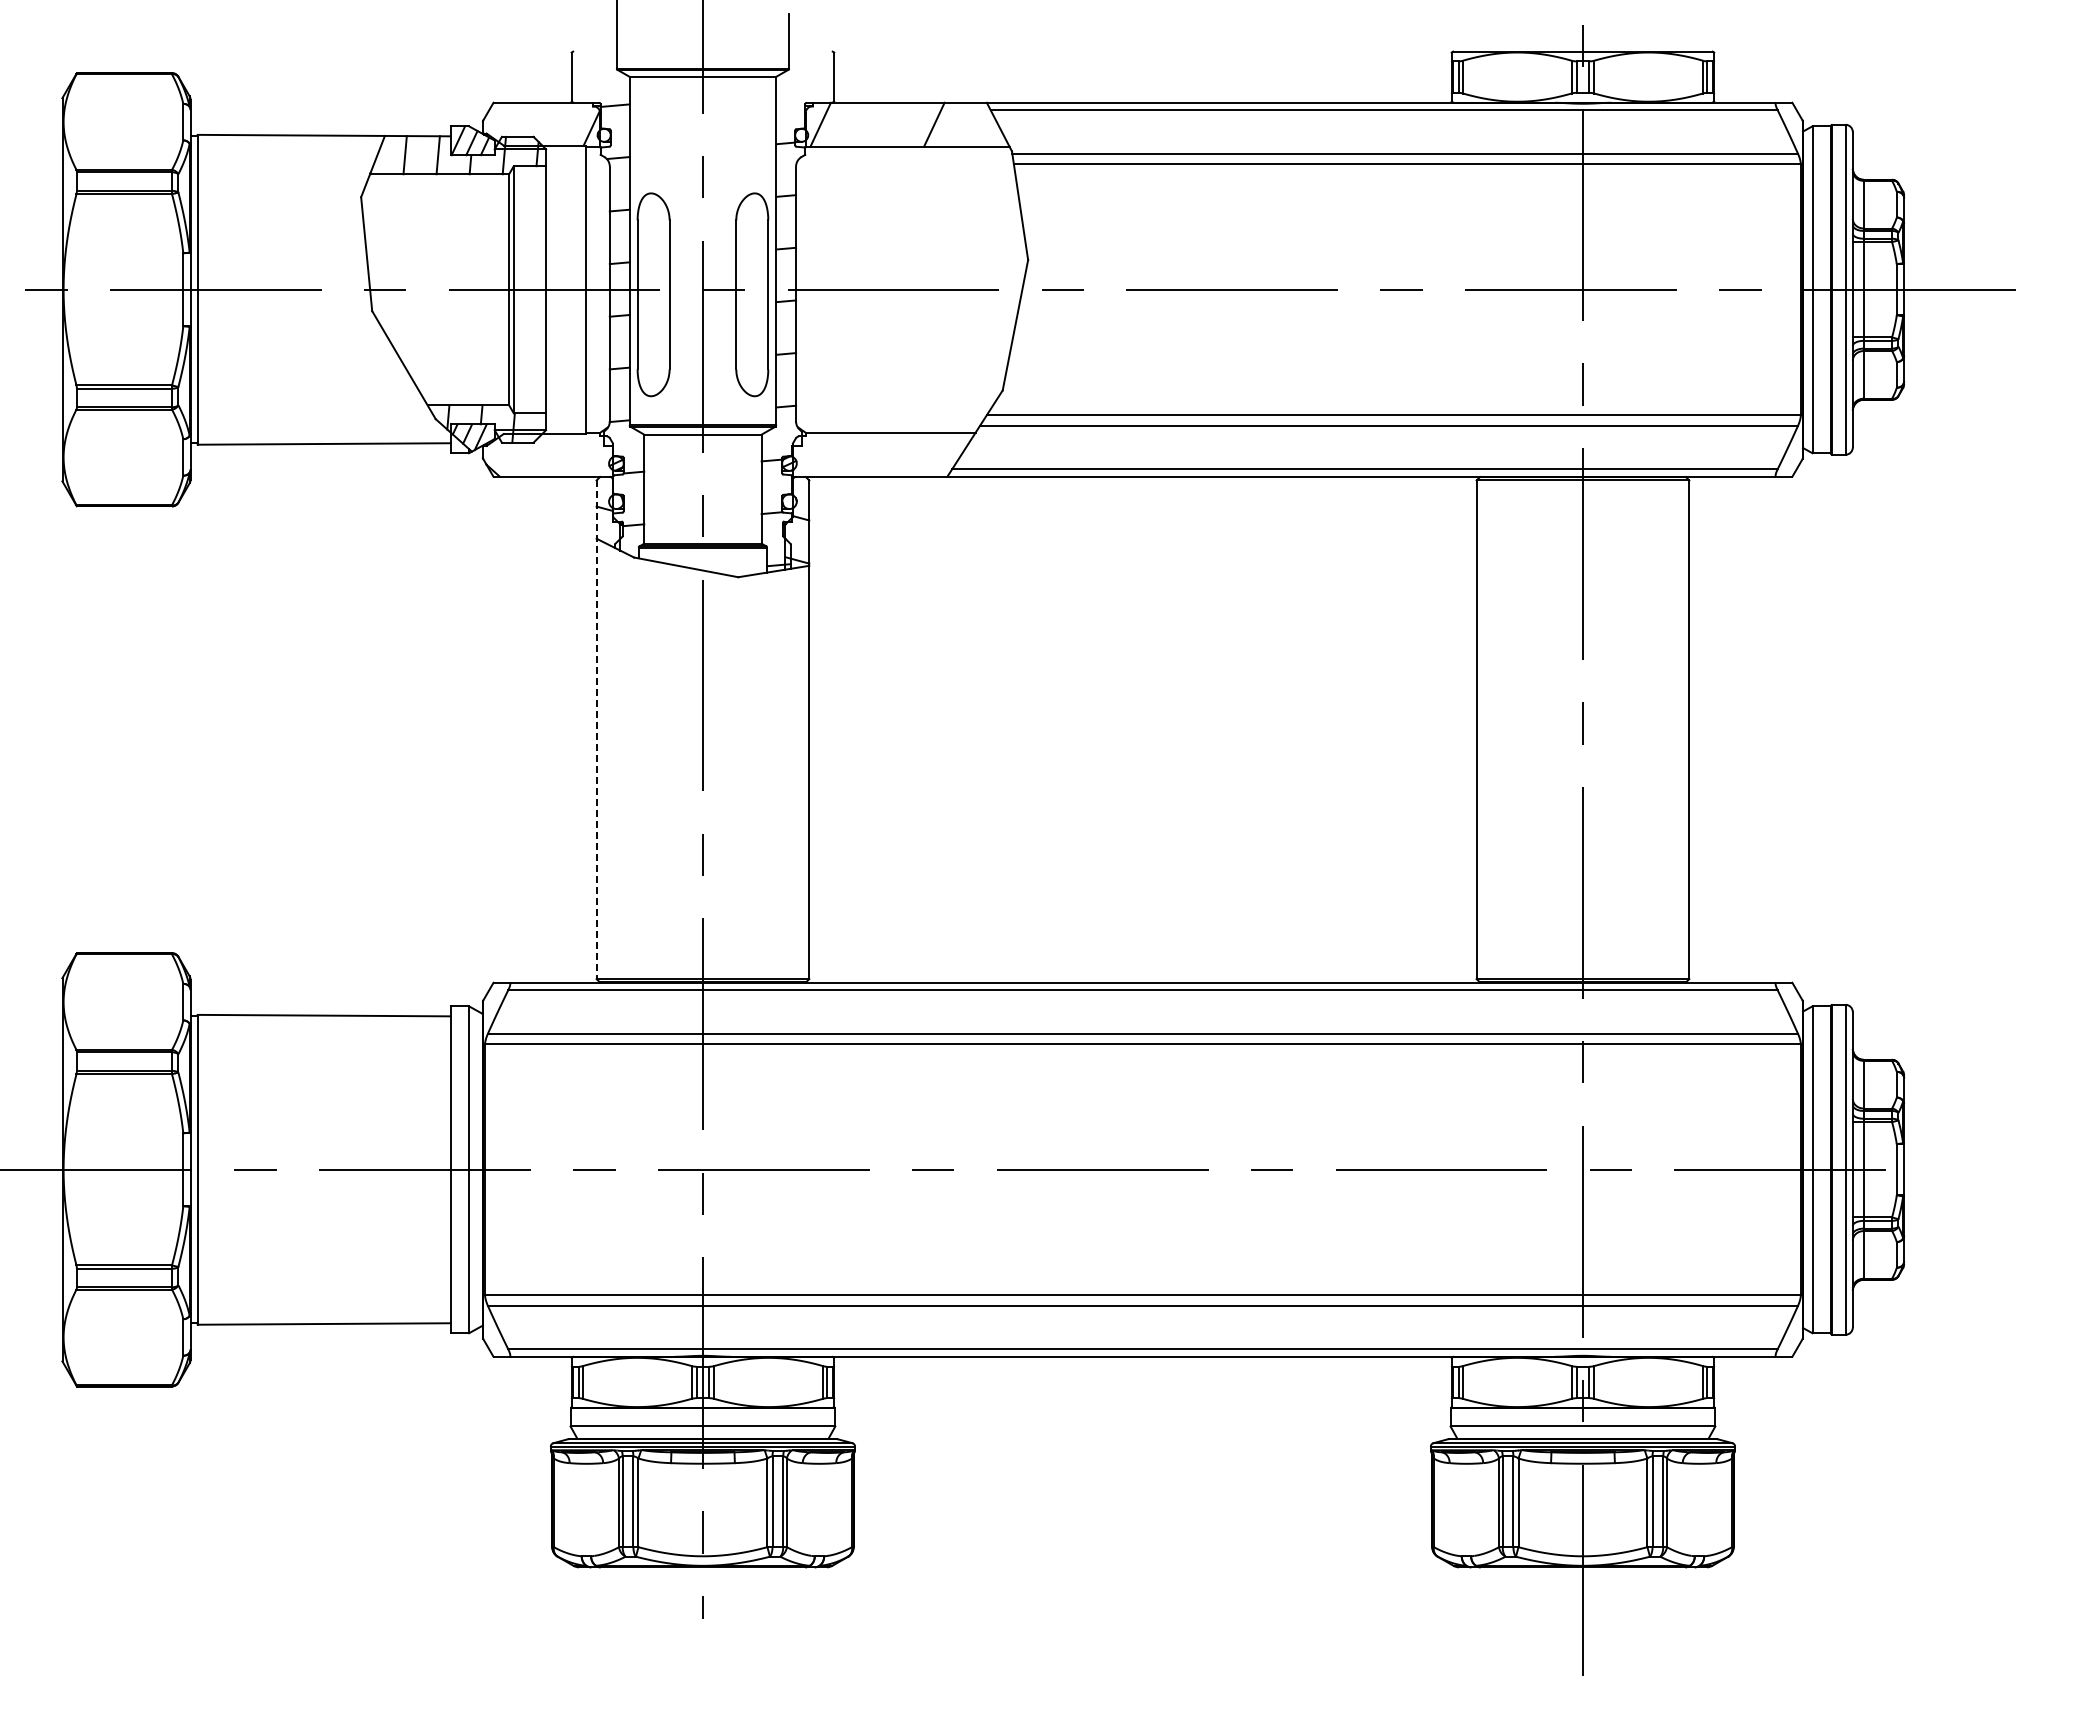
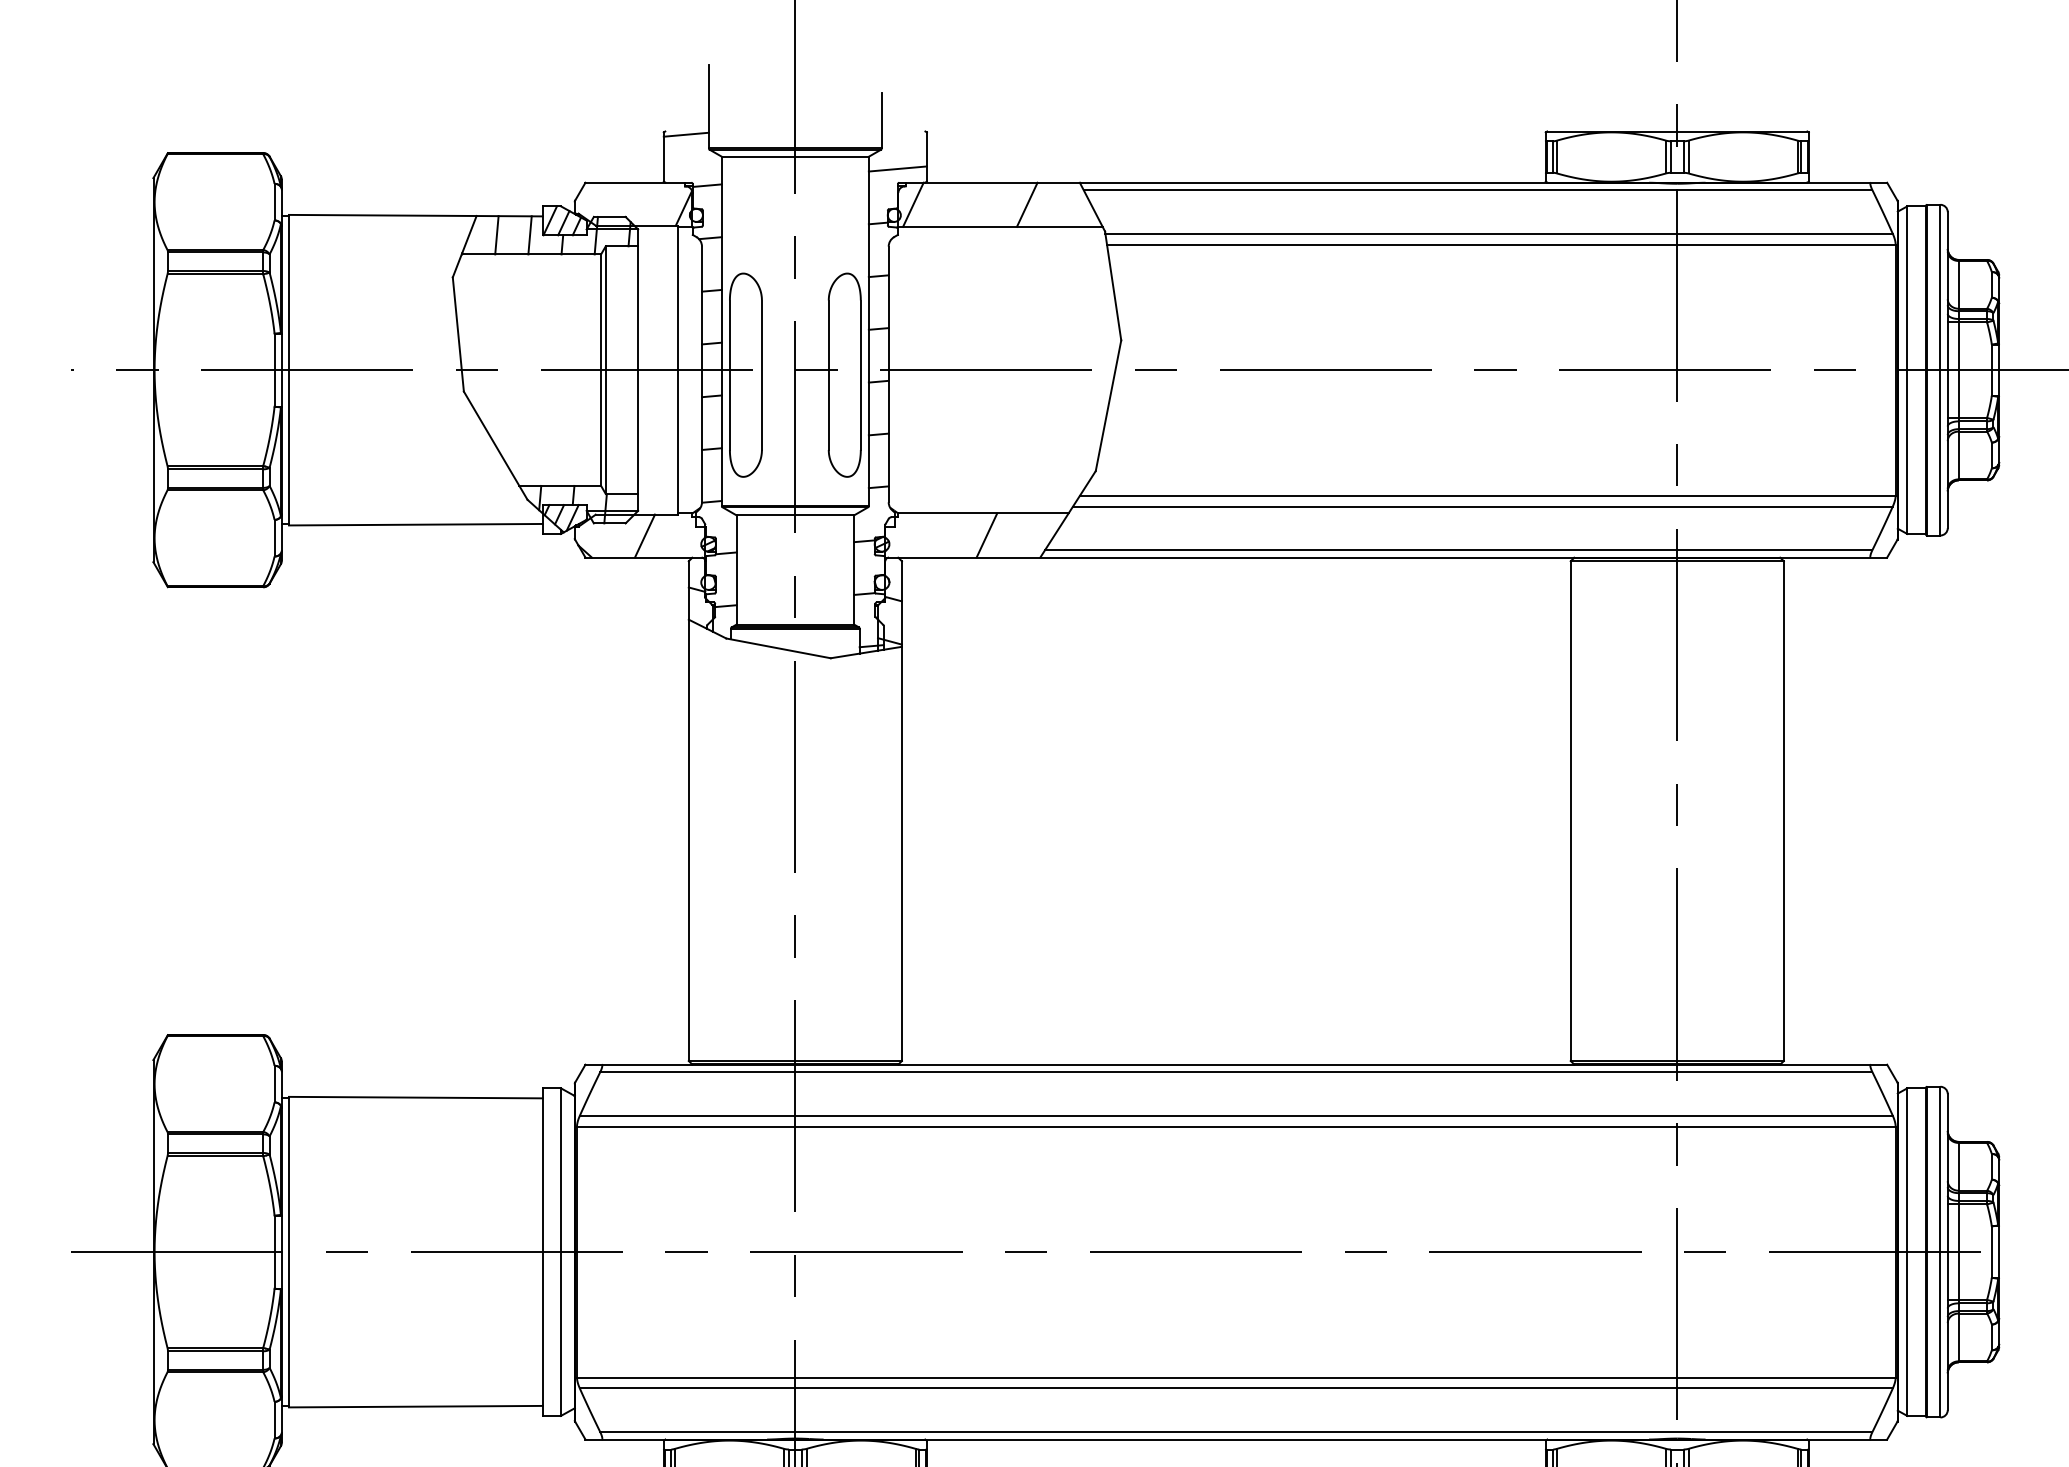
line: (593, 54) -> (685, 134), added
line: (805, 88) -> (898, 168), added
line: (552, 454) -> (644, 535), added
line: (893, 454) -> (986, 535), added
line: (596, 730) -> (688, 811), dashed -> solid

